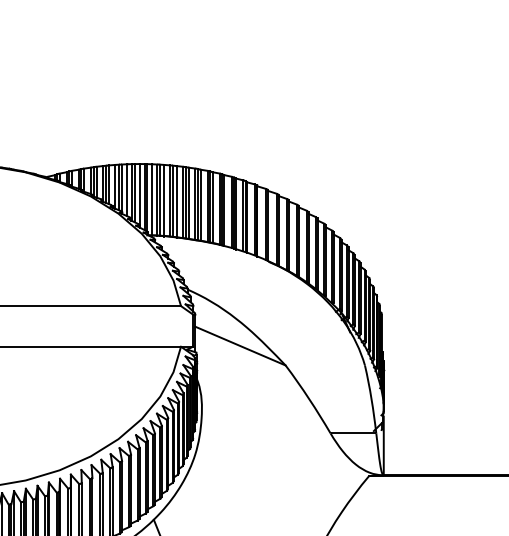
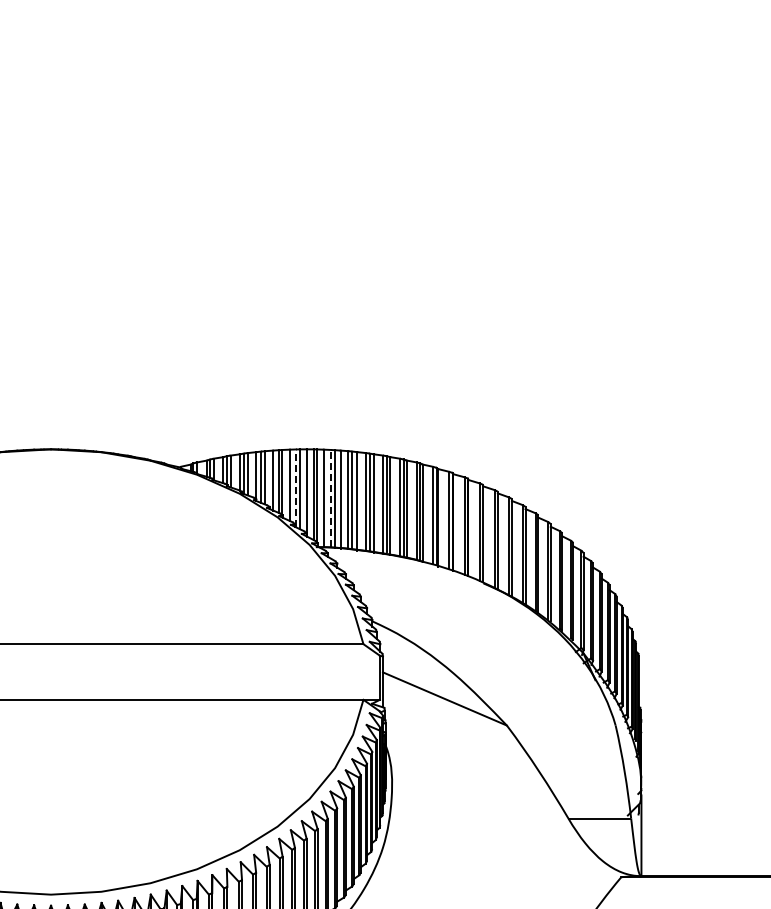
line: (131, 192) -> (295, 488), solid -> dashed
line: (156, 199) -> (330, 498), solid -> dashed

